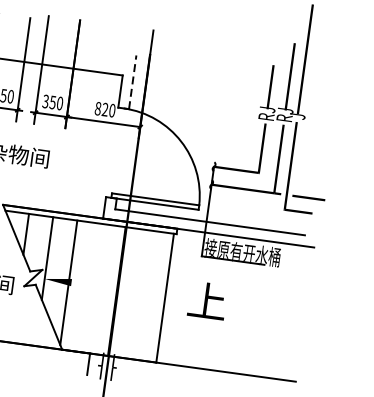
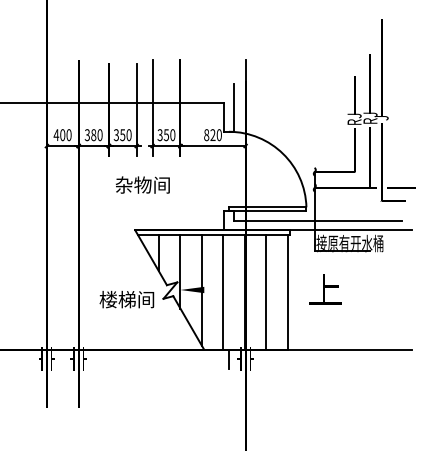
line: (132, 81) -> (233, 107), dashed -> solid
line: (92, 288) -> (223, 292), added
line: (141, 295) -> (266, 292), added

